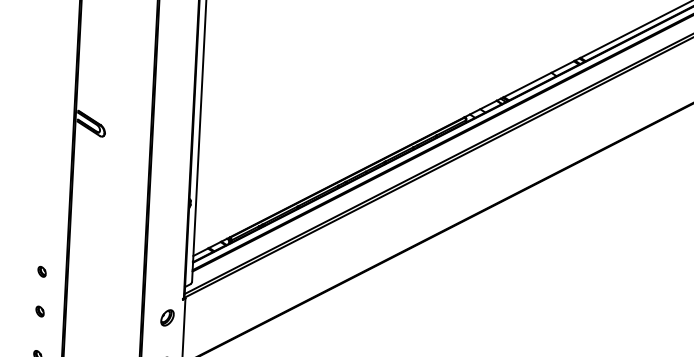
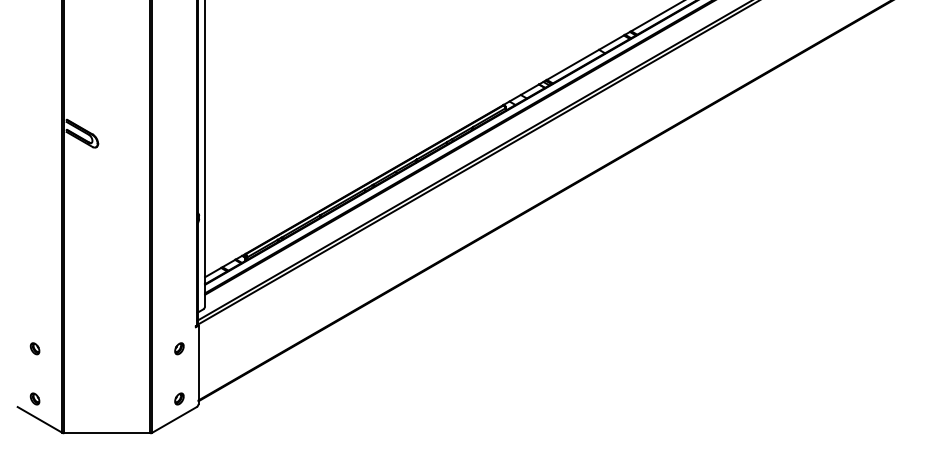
part: (41, 271) -> (34, 303), removed
part: (167, 317) -> (179, 348), size x0.62

